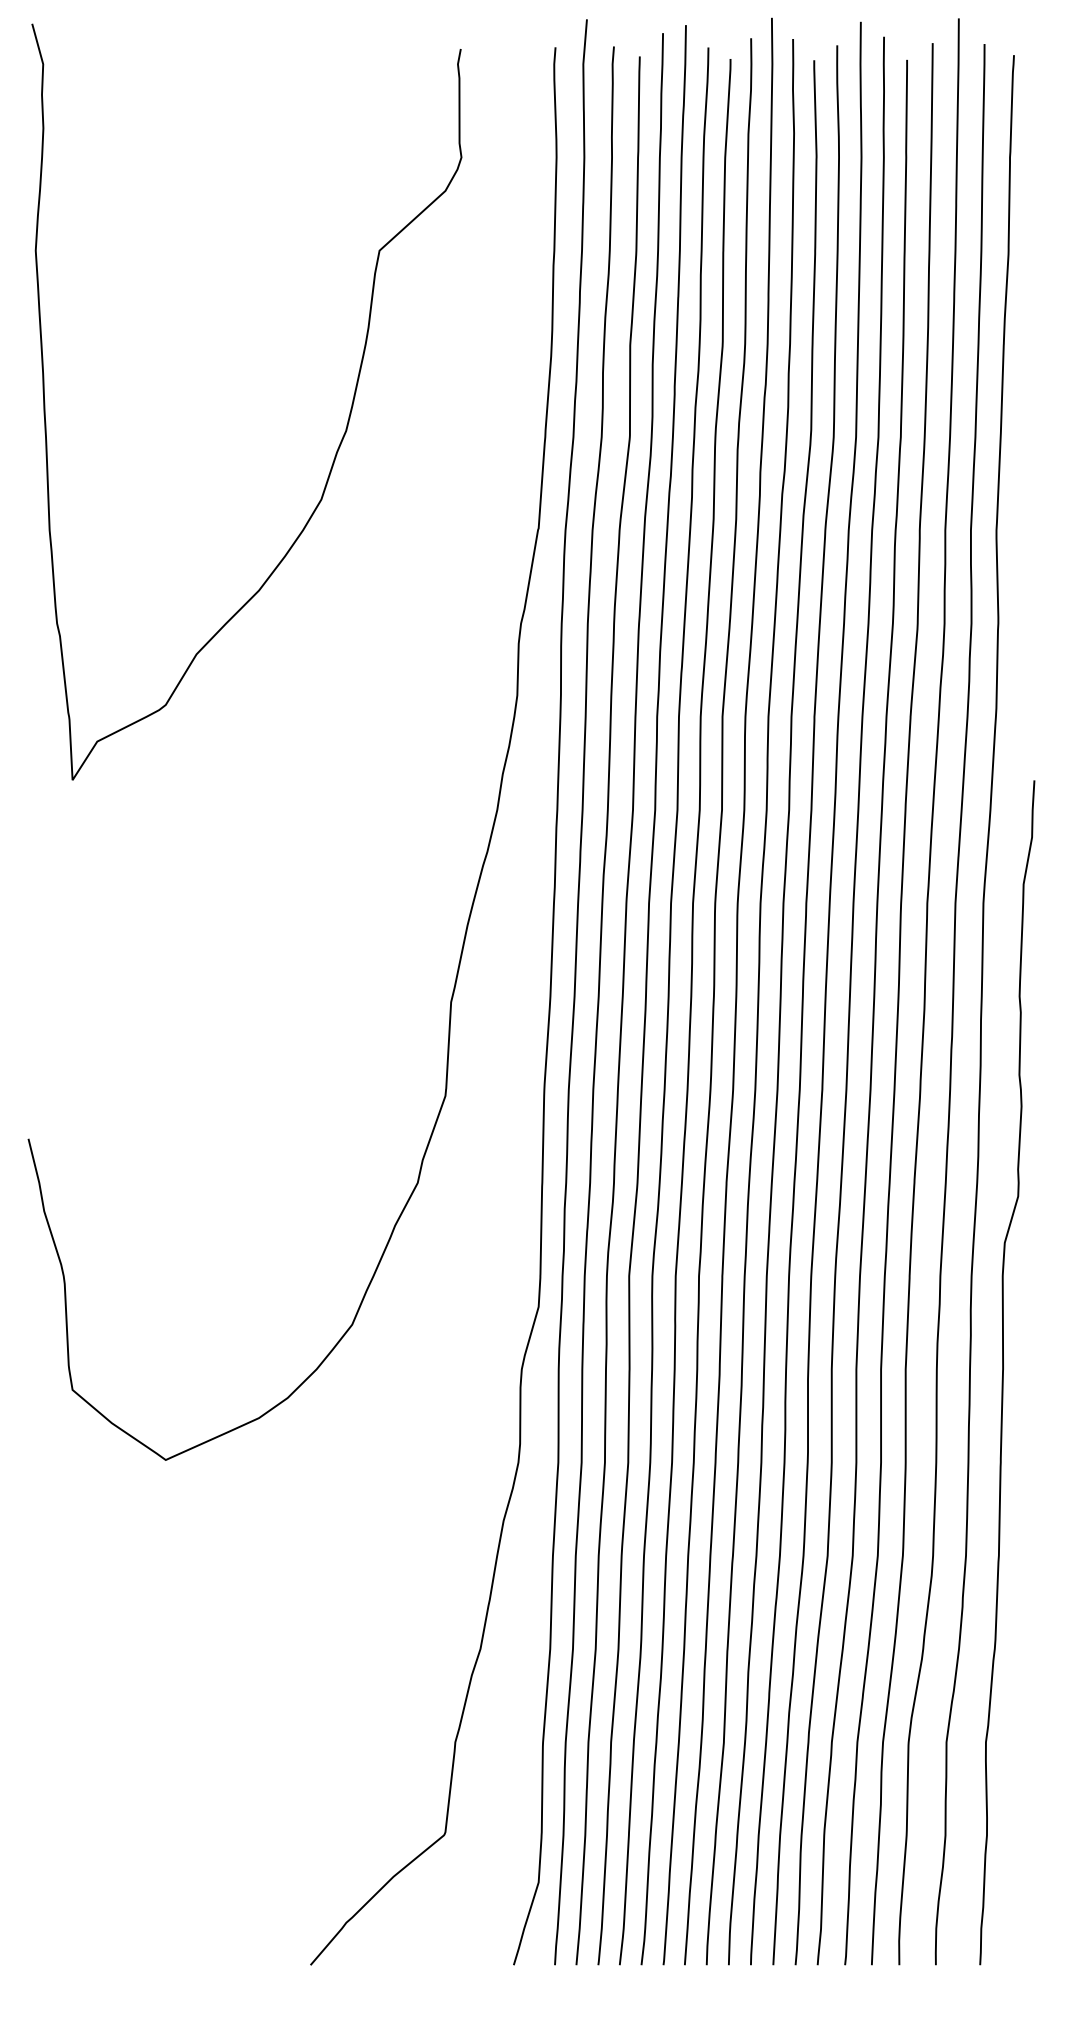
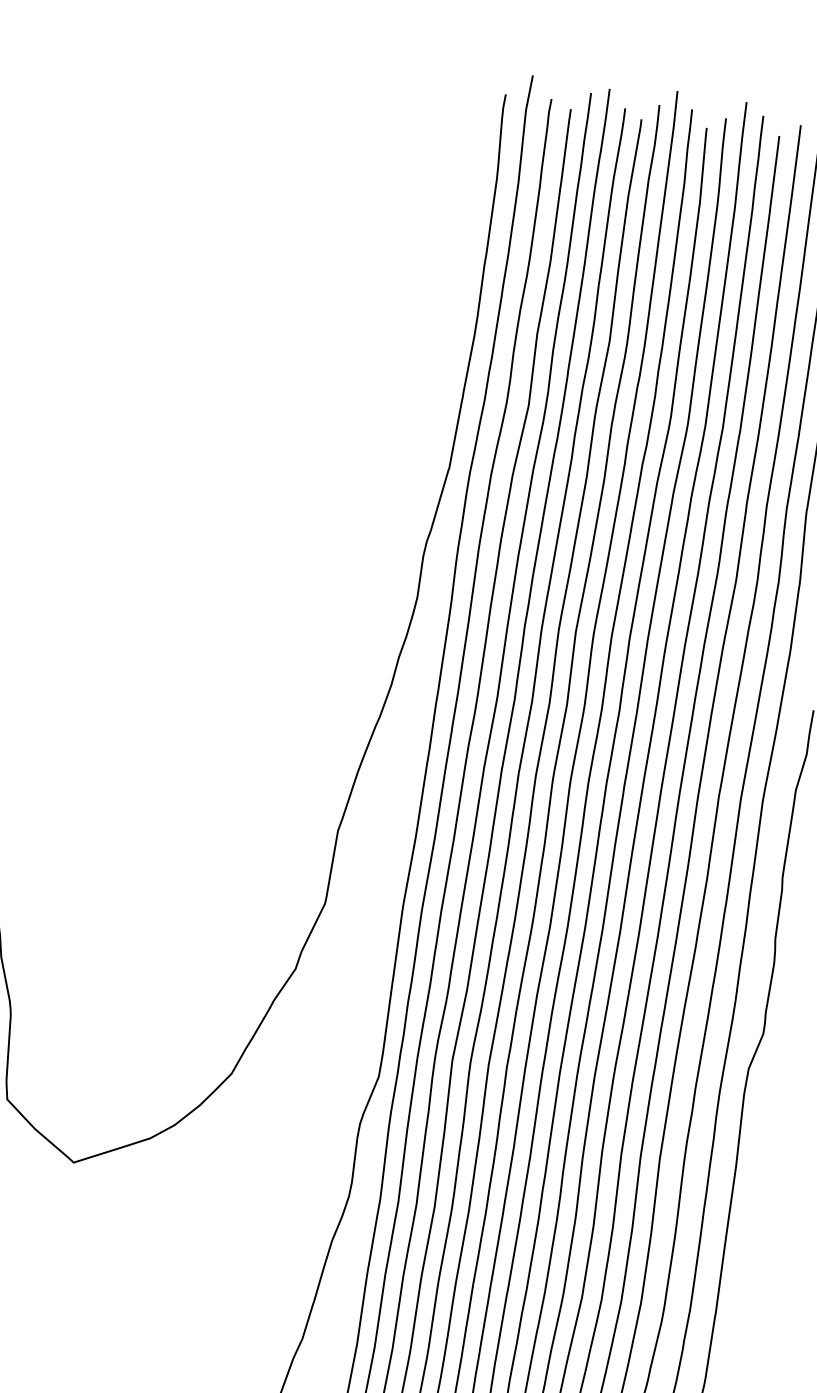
curve: (341, 438) -> (303, 380), removed

